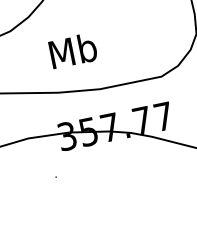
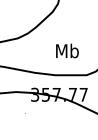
text: (73, 49) -> (67, 50), moved

